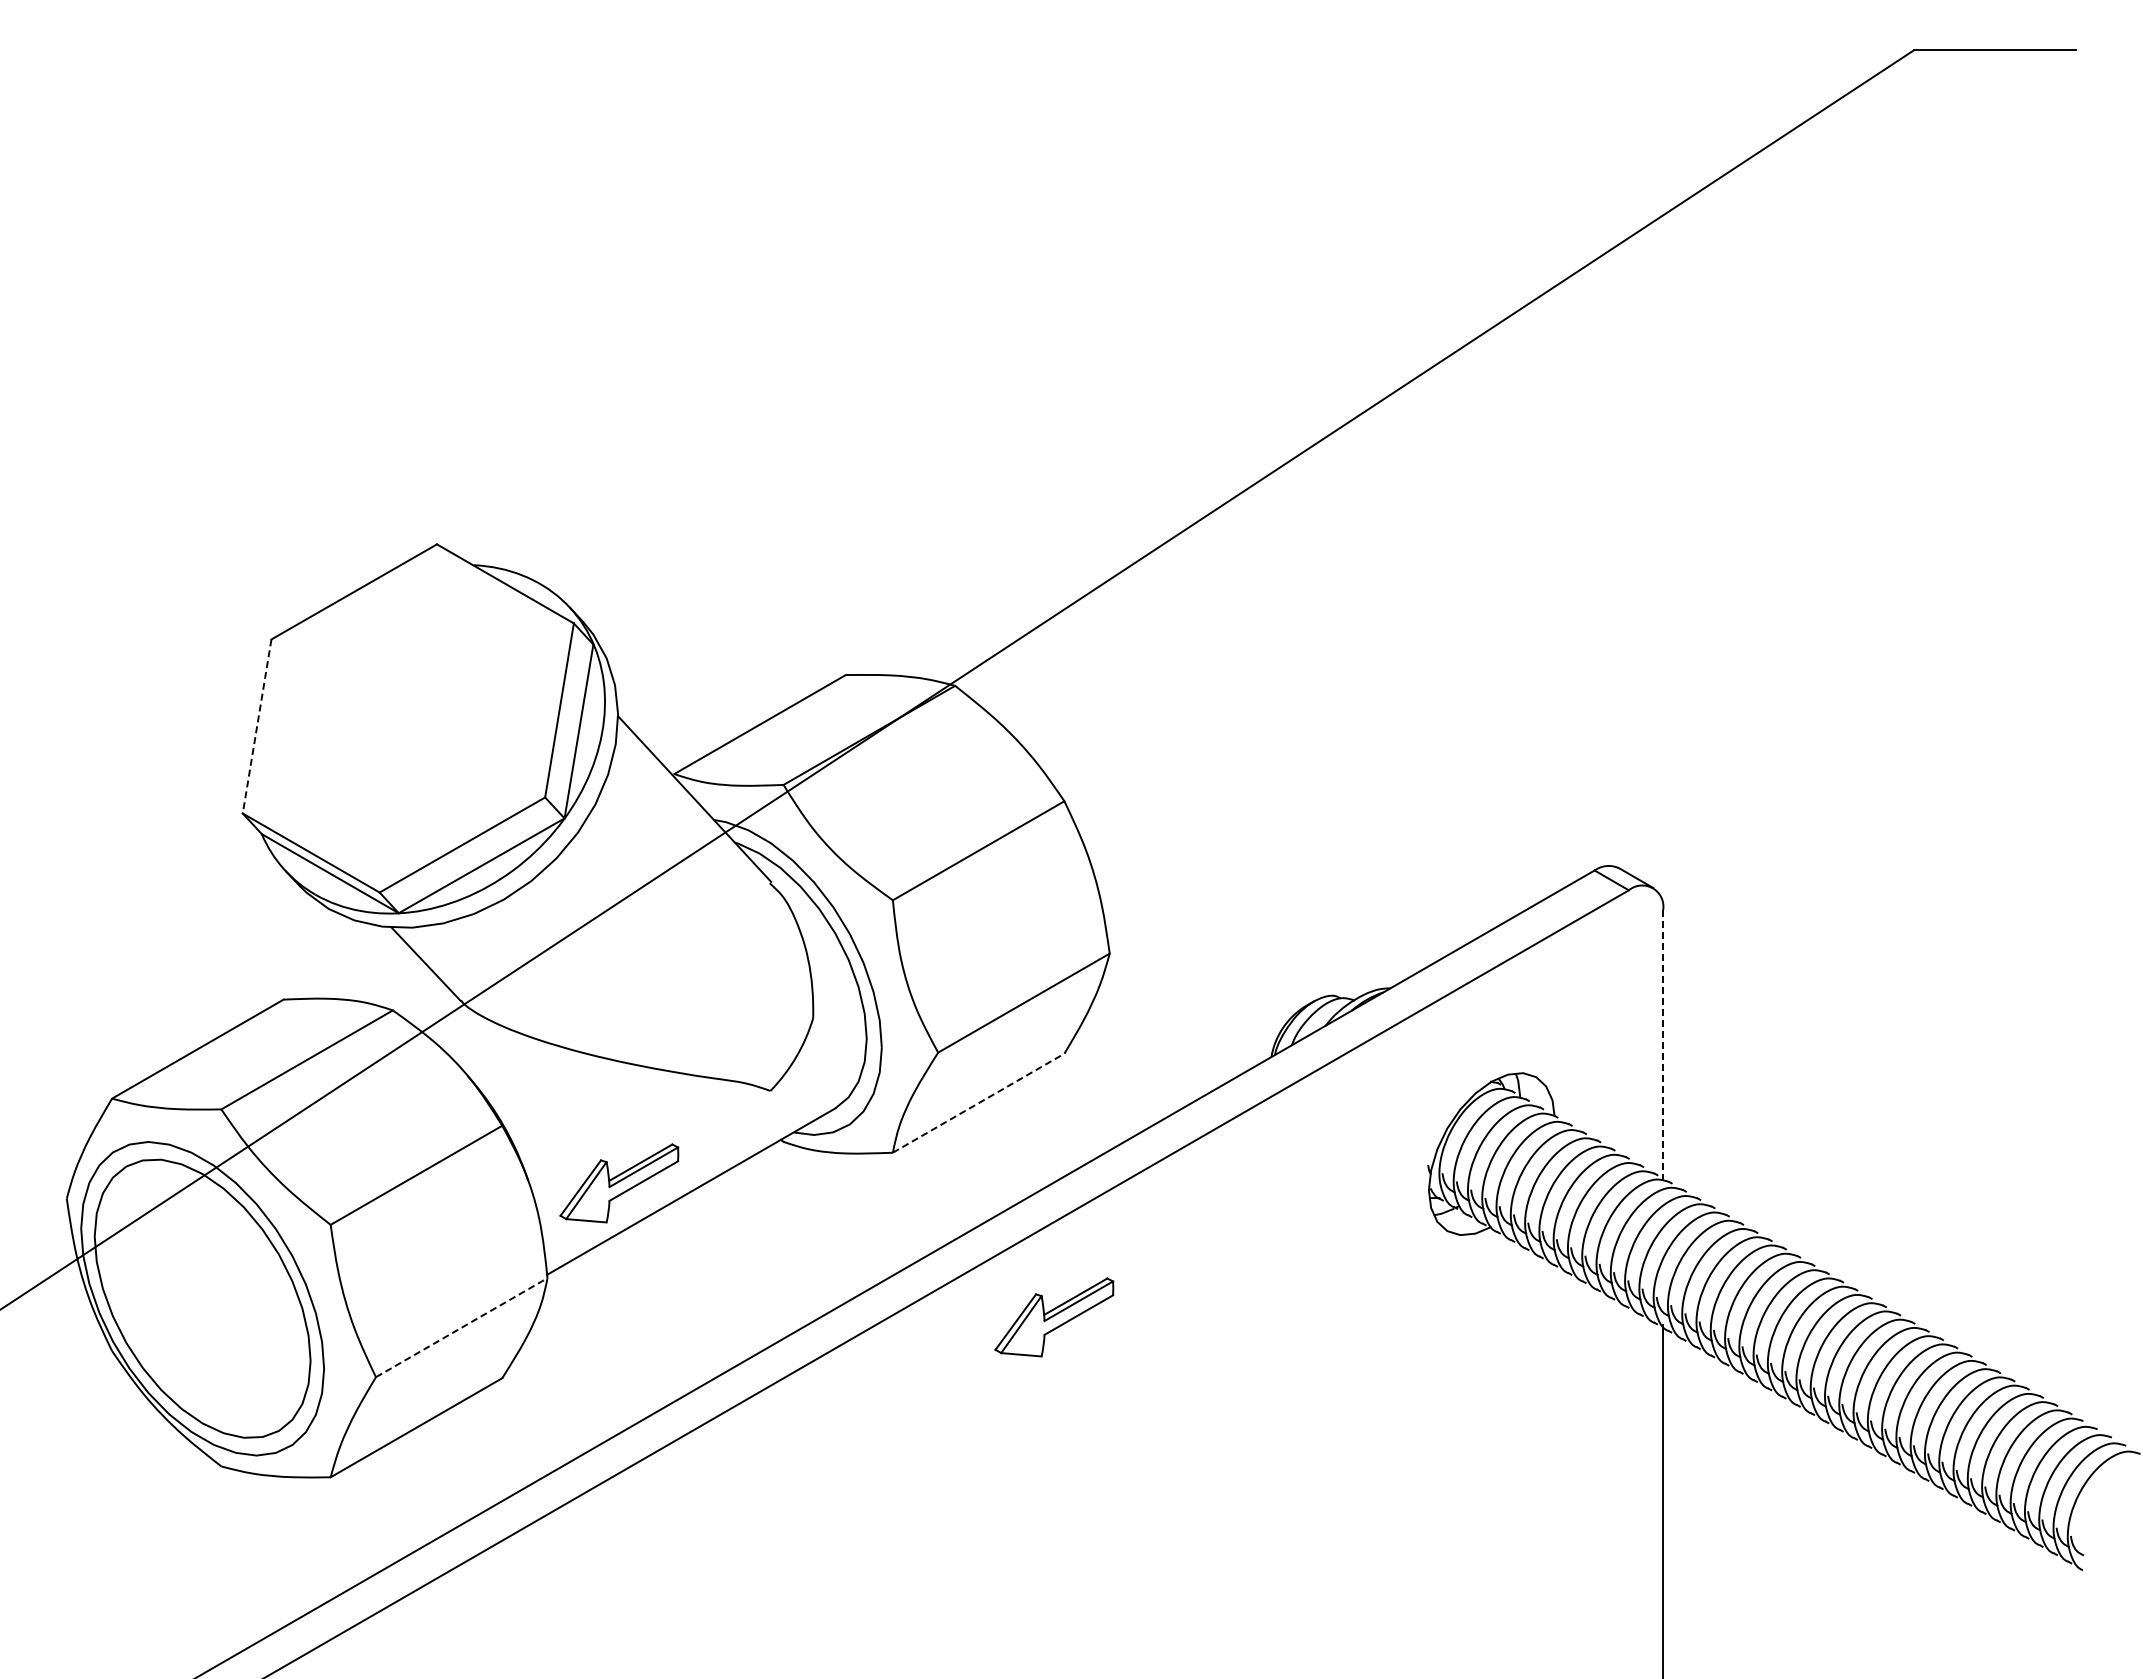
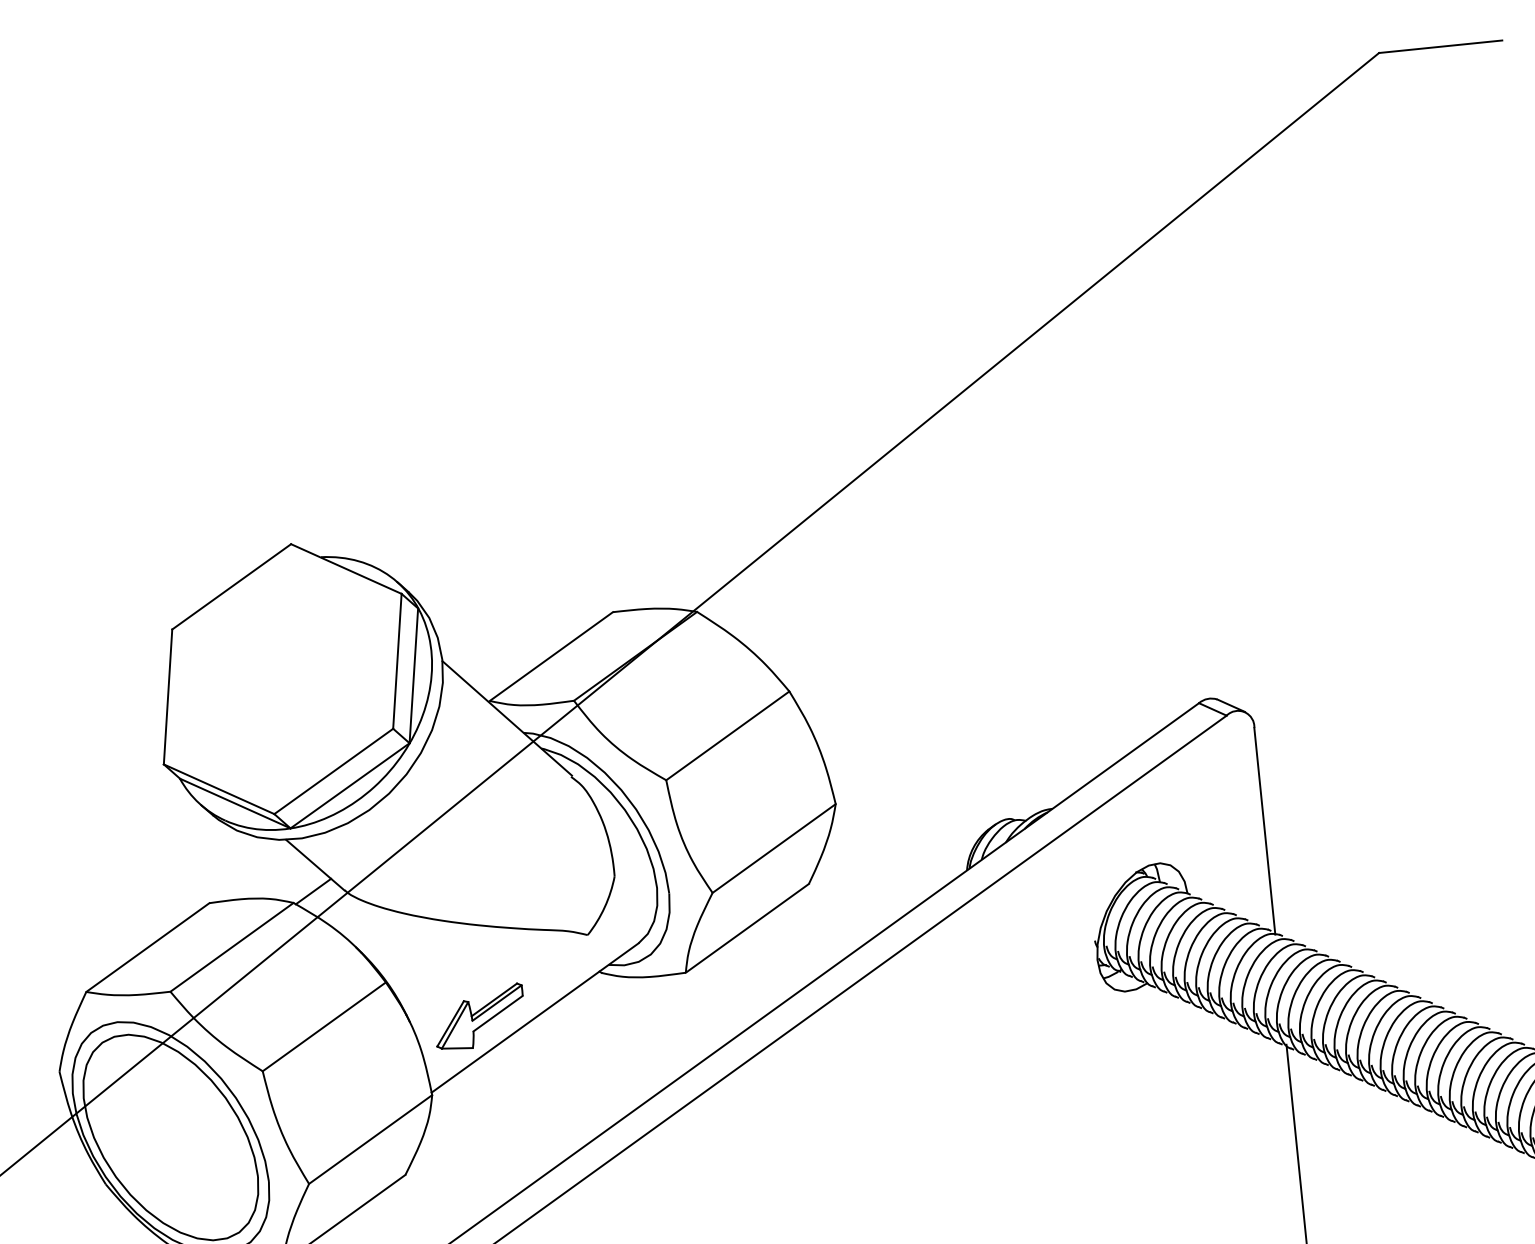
line: (257, 726) -> (168, 696), dashed -> solid
line: (419, 998) -> (312, 891), added
line: (1663, 1046) -> (1265, 832), dashed -> solid
line: (979, 1102) -> (747, 927), dashed -> solid
part: (1054, 1317) -> (821, 1085), removed
line: (462, 1327) -> (371, 1139), dashed -> solid

